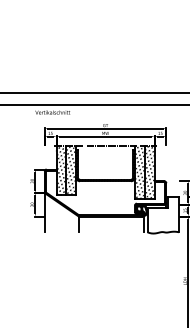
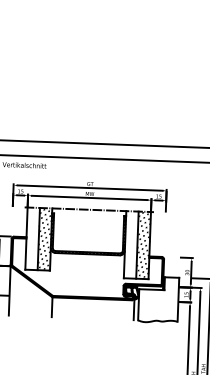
hatch: (61, 170) -> (32, 238), removed
hatch: (139, 172) -> (130, 244), removed

